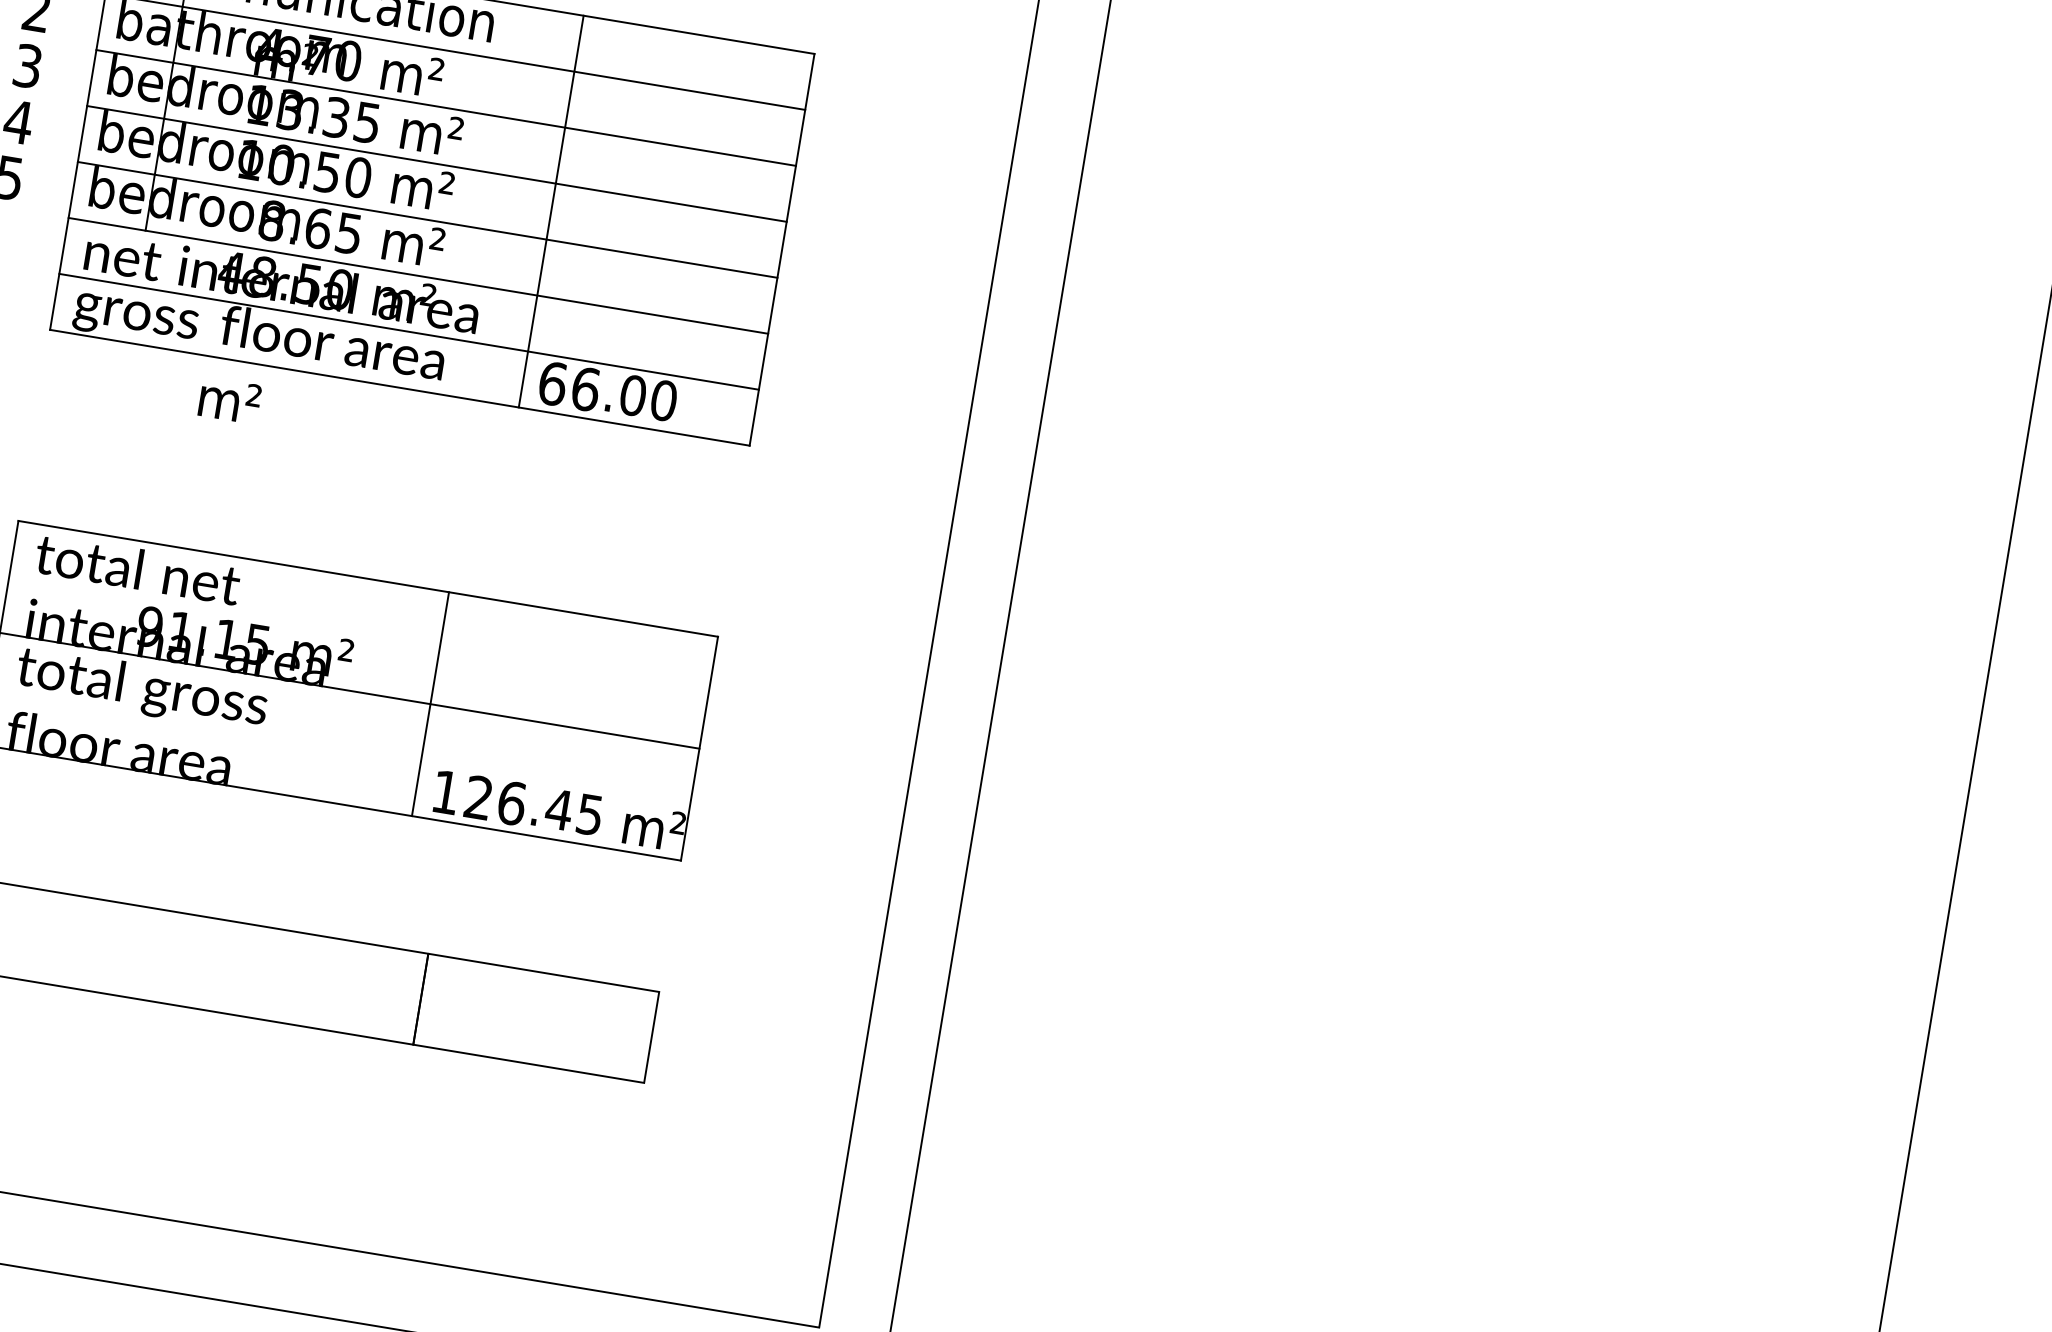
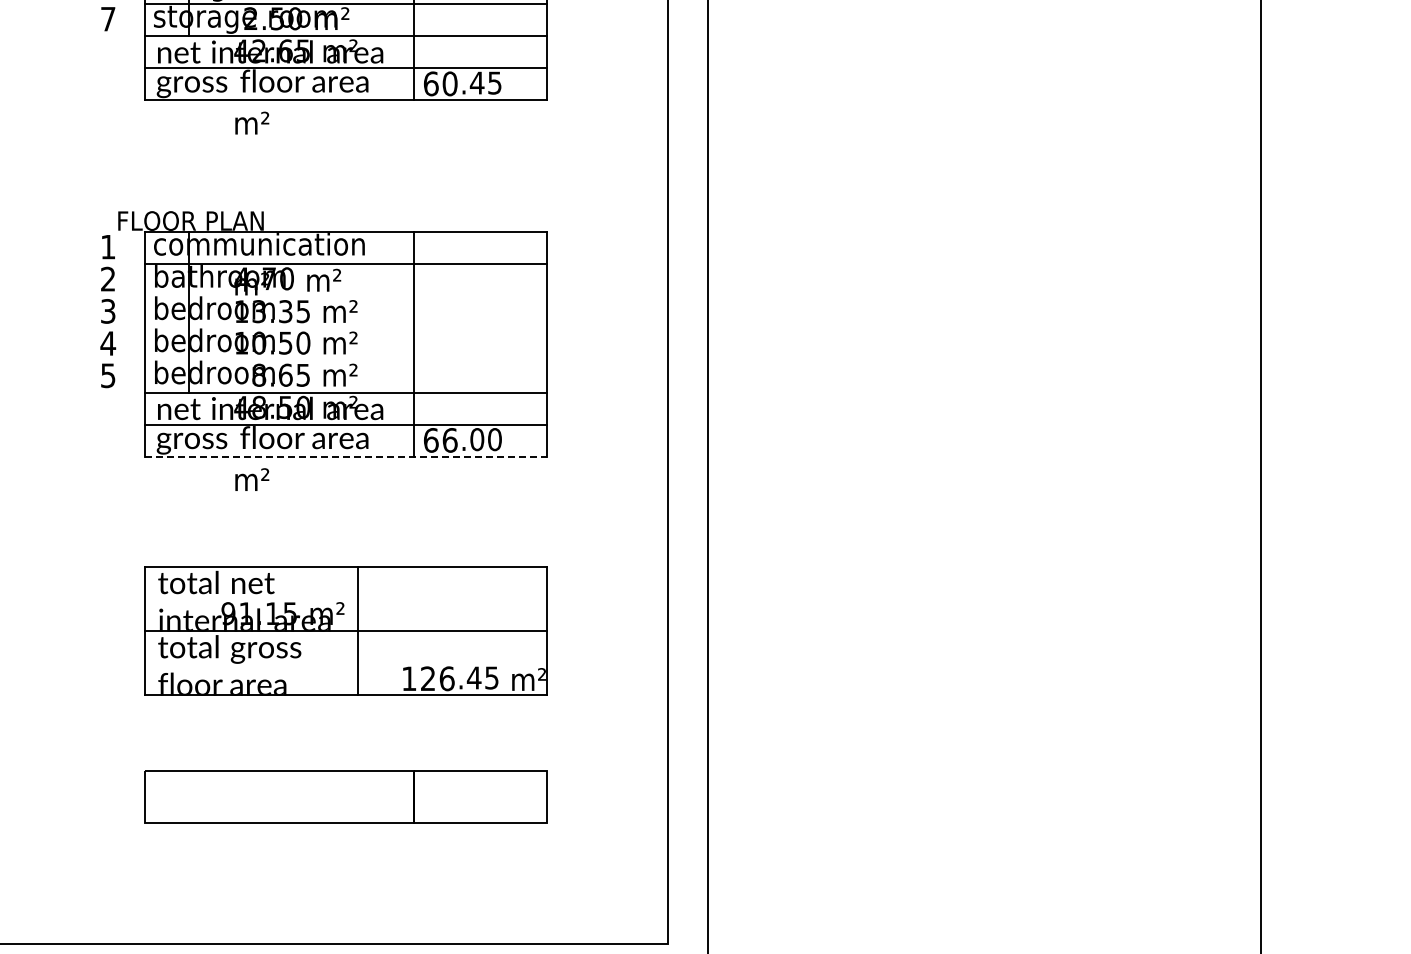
line: (446, 108) -> (346, 296), removed
line: (437, 164) -> (346, 328), removed
line: (428, 220) -> (346, 360), removed
line: (400, 387) -> (346, 456), solid -> dashed
line: (430, 703) -> (358, 630), moved

